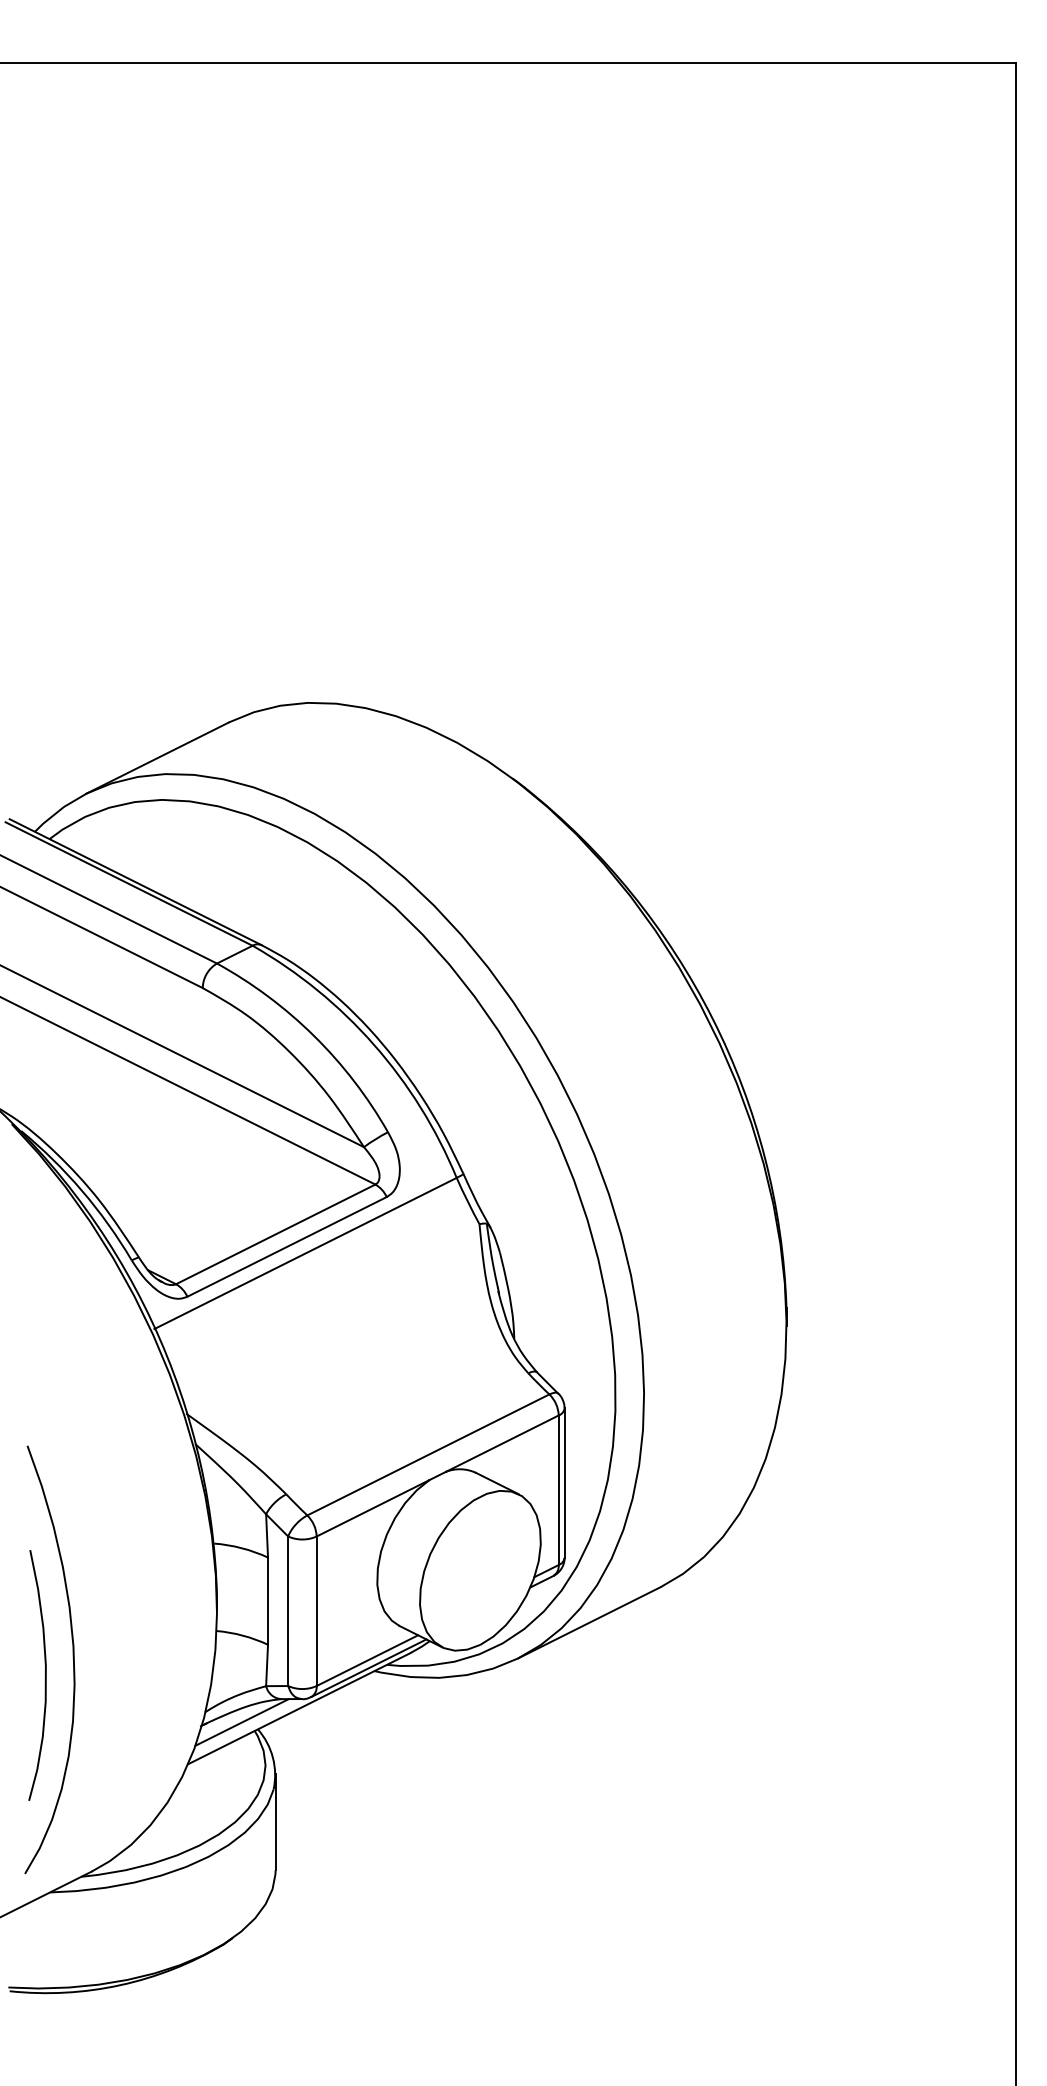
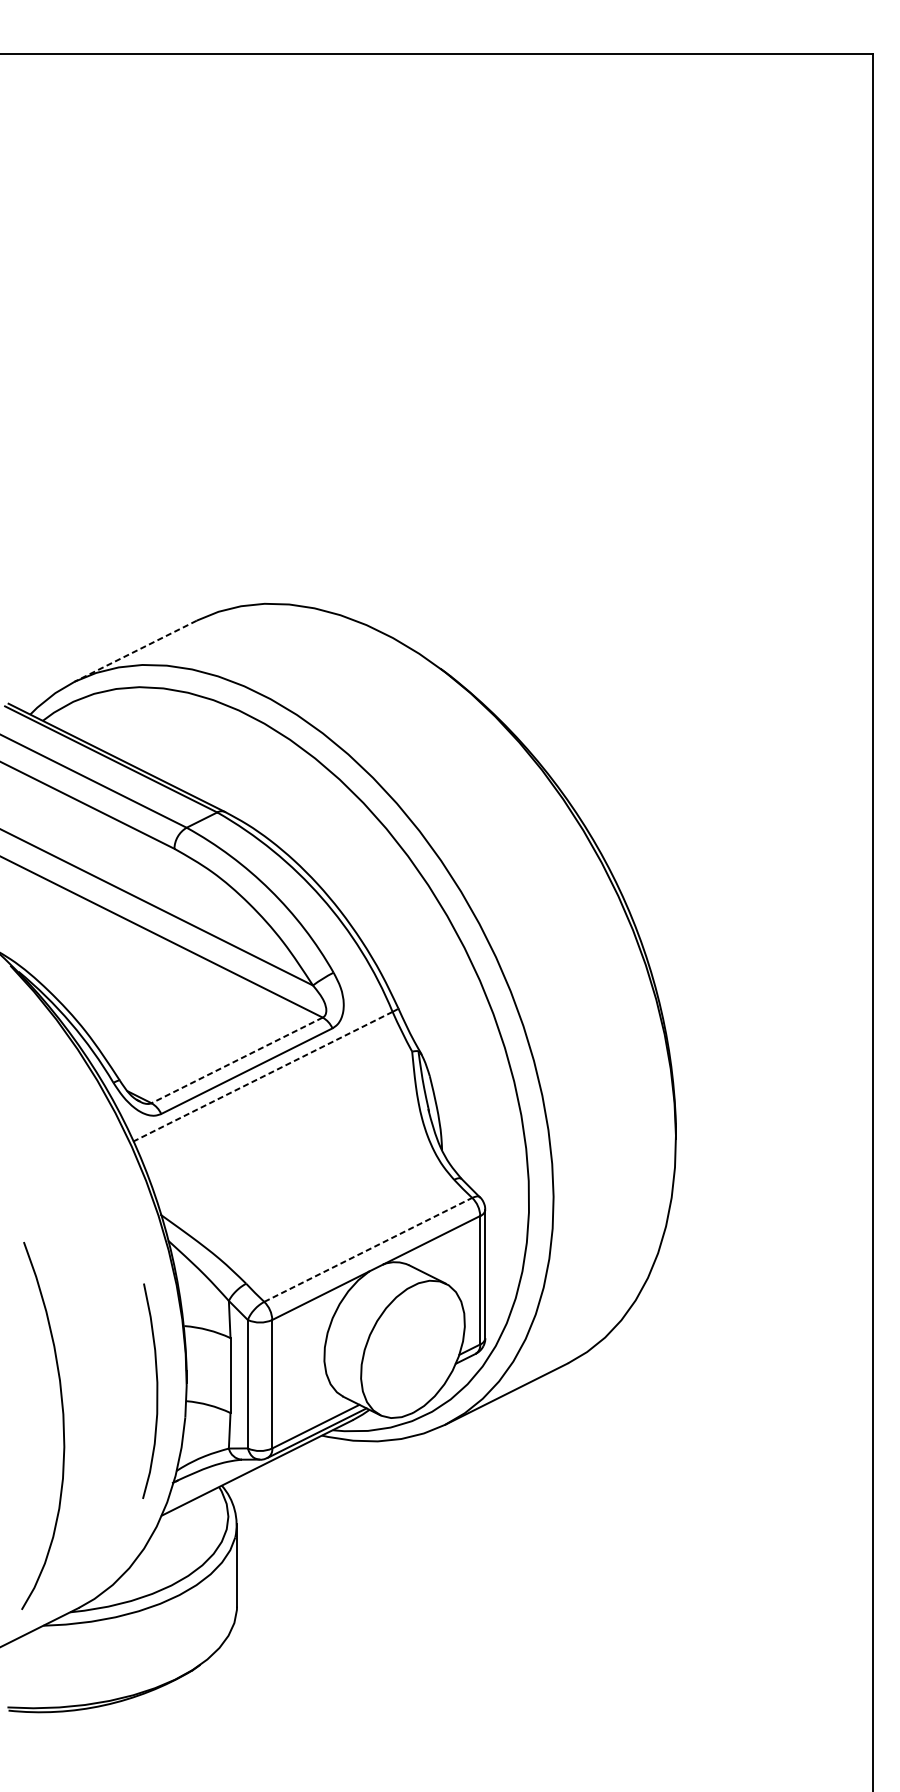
line: (157, 758) -> (135, 651), solid -> dashed
line: (275, 1234) -> (236, 1060), solid -> dashed
line: (305, 1253) -> (262, 1076), solid -> dashed
line: (428, 1454) -> (368, 1249), solid -> dashed
curve: (44, 1678) -> (156, 1393), moved
line: (241, 1722) -> (207, 1479), removed

